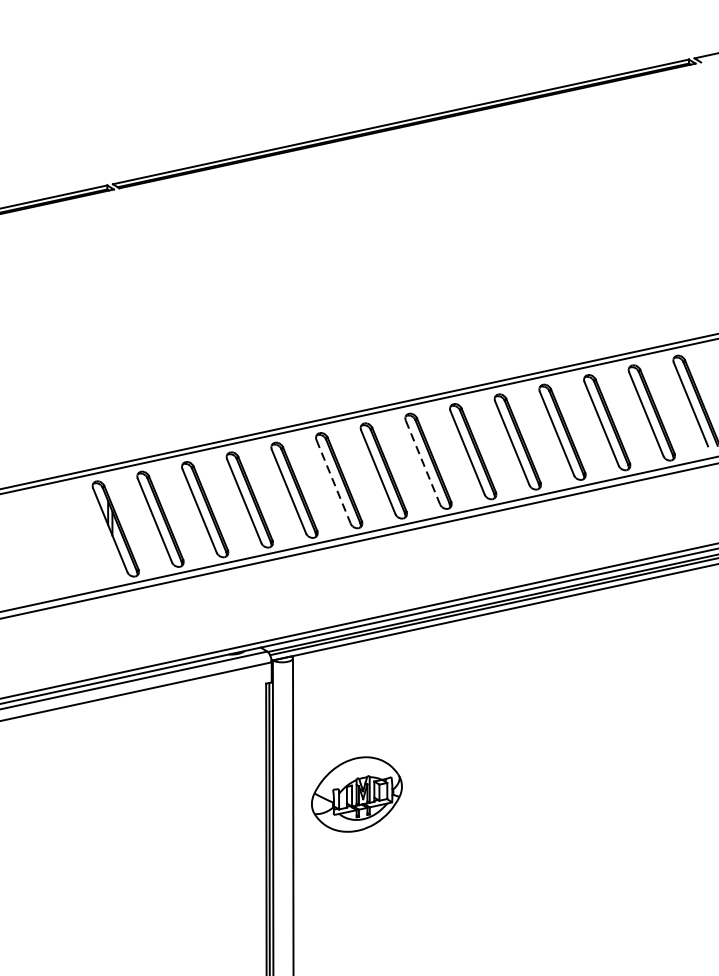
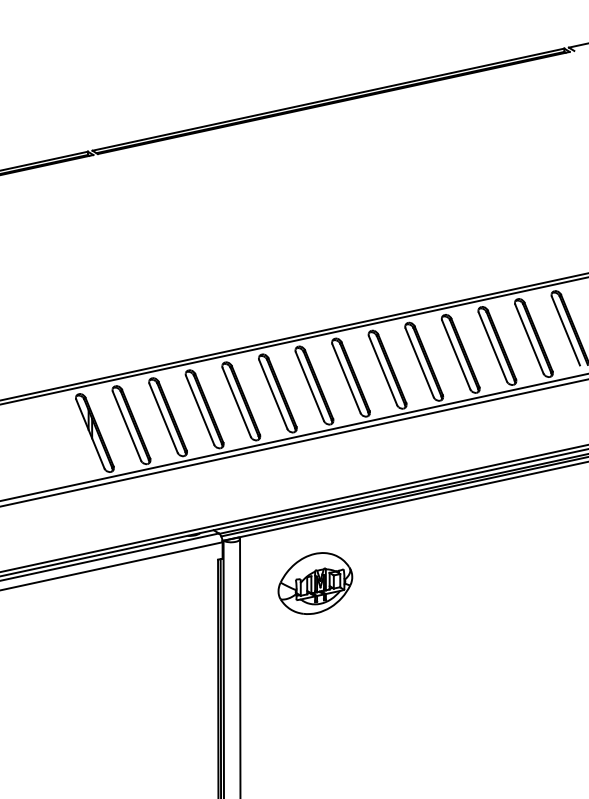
line: (422, 463) -> (346, 379), dashed -> solid
line: (333, 481) -> (273, 394), dashed -> solid
part: (357, 794) -> (315, 583), moved

